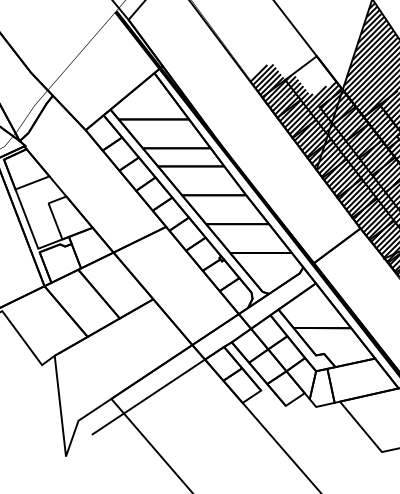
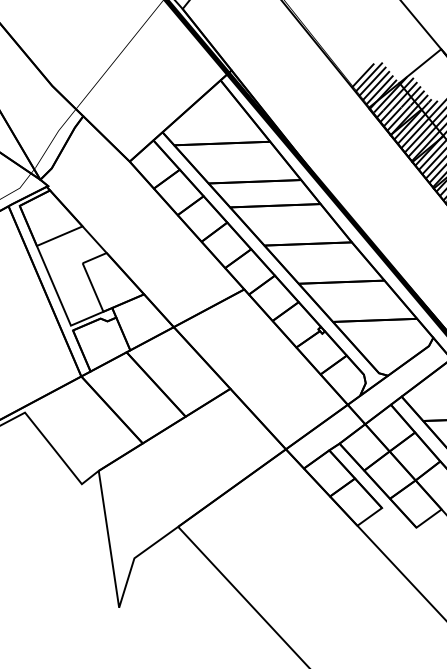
line: (148, 396) -> (228, 521), removed

